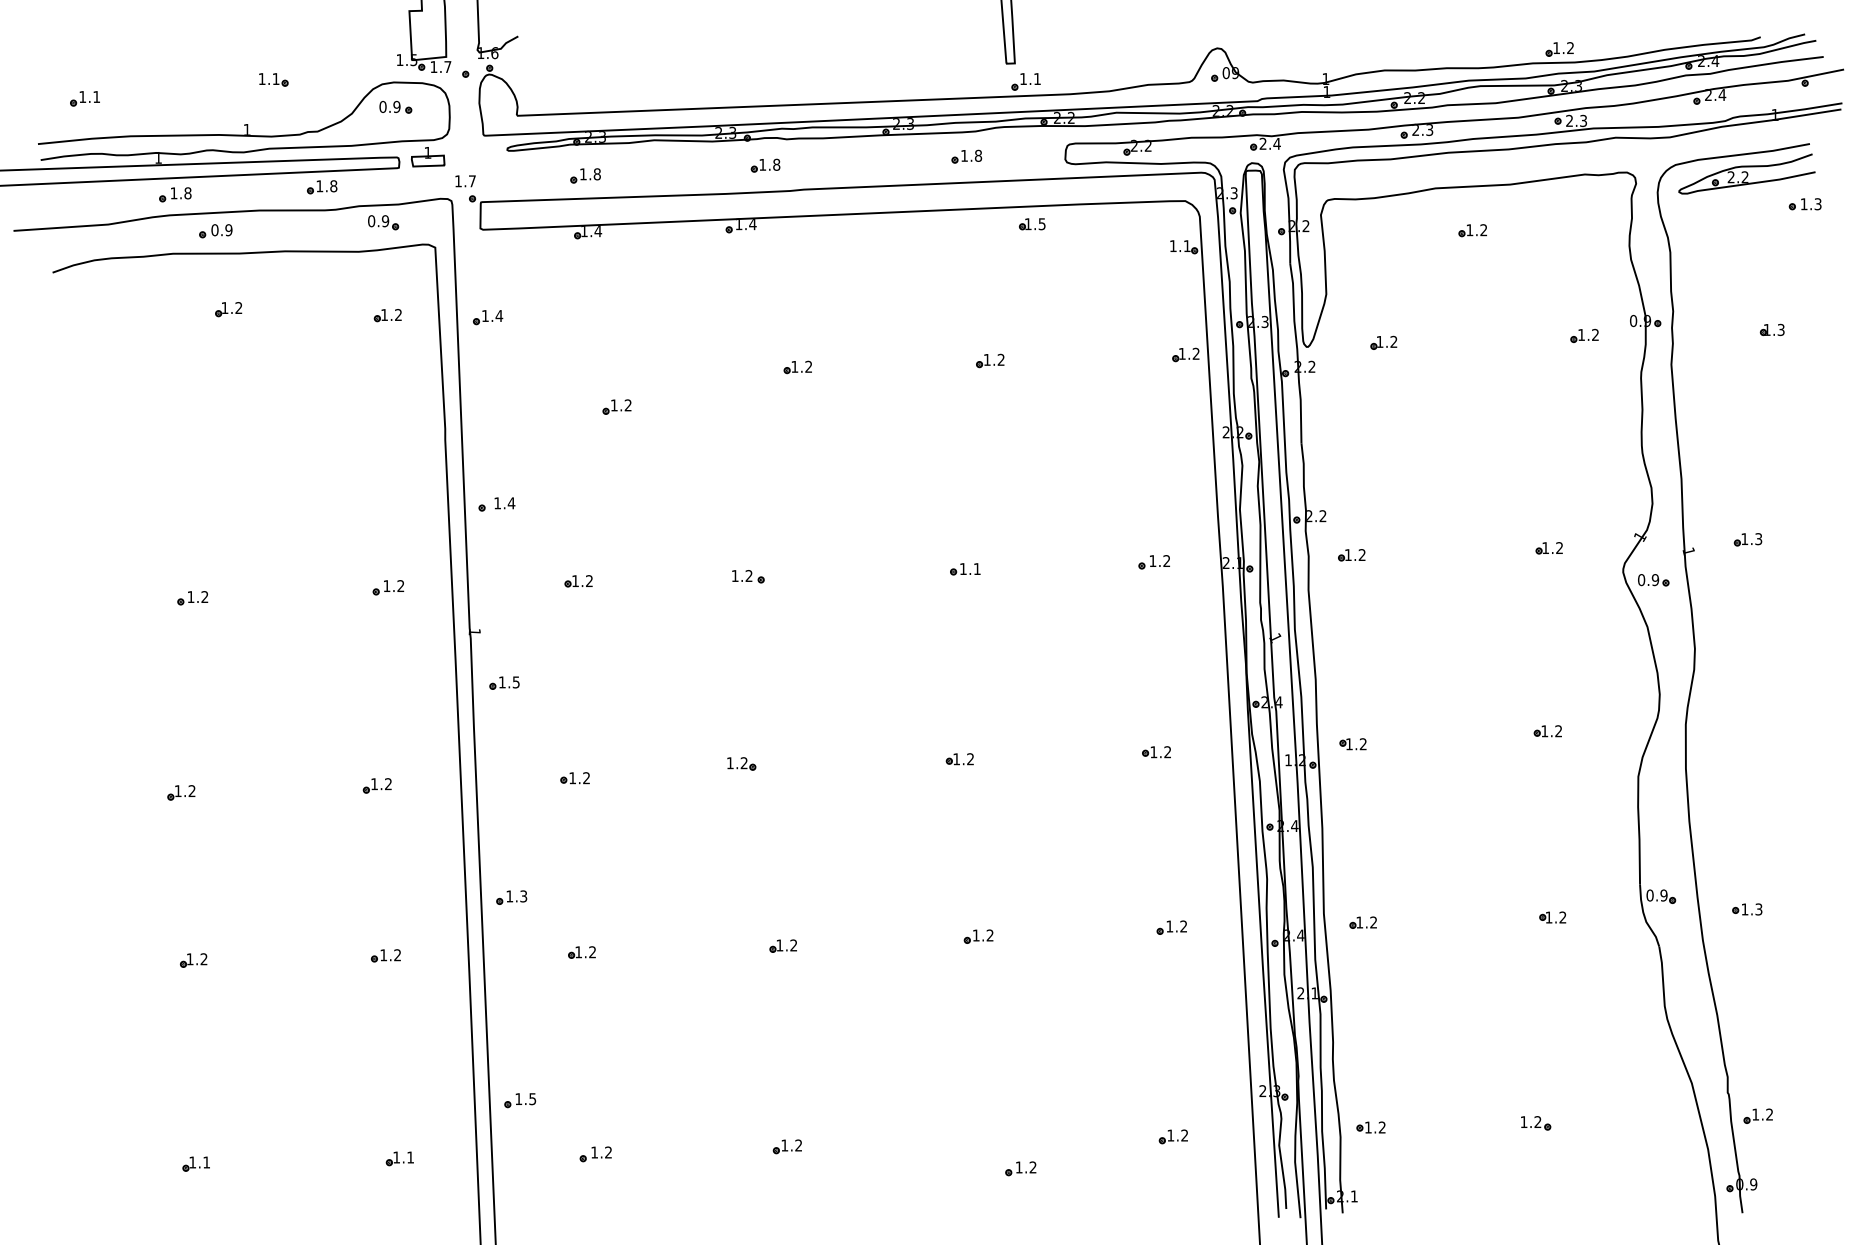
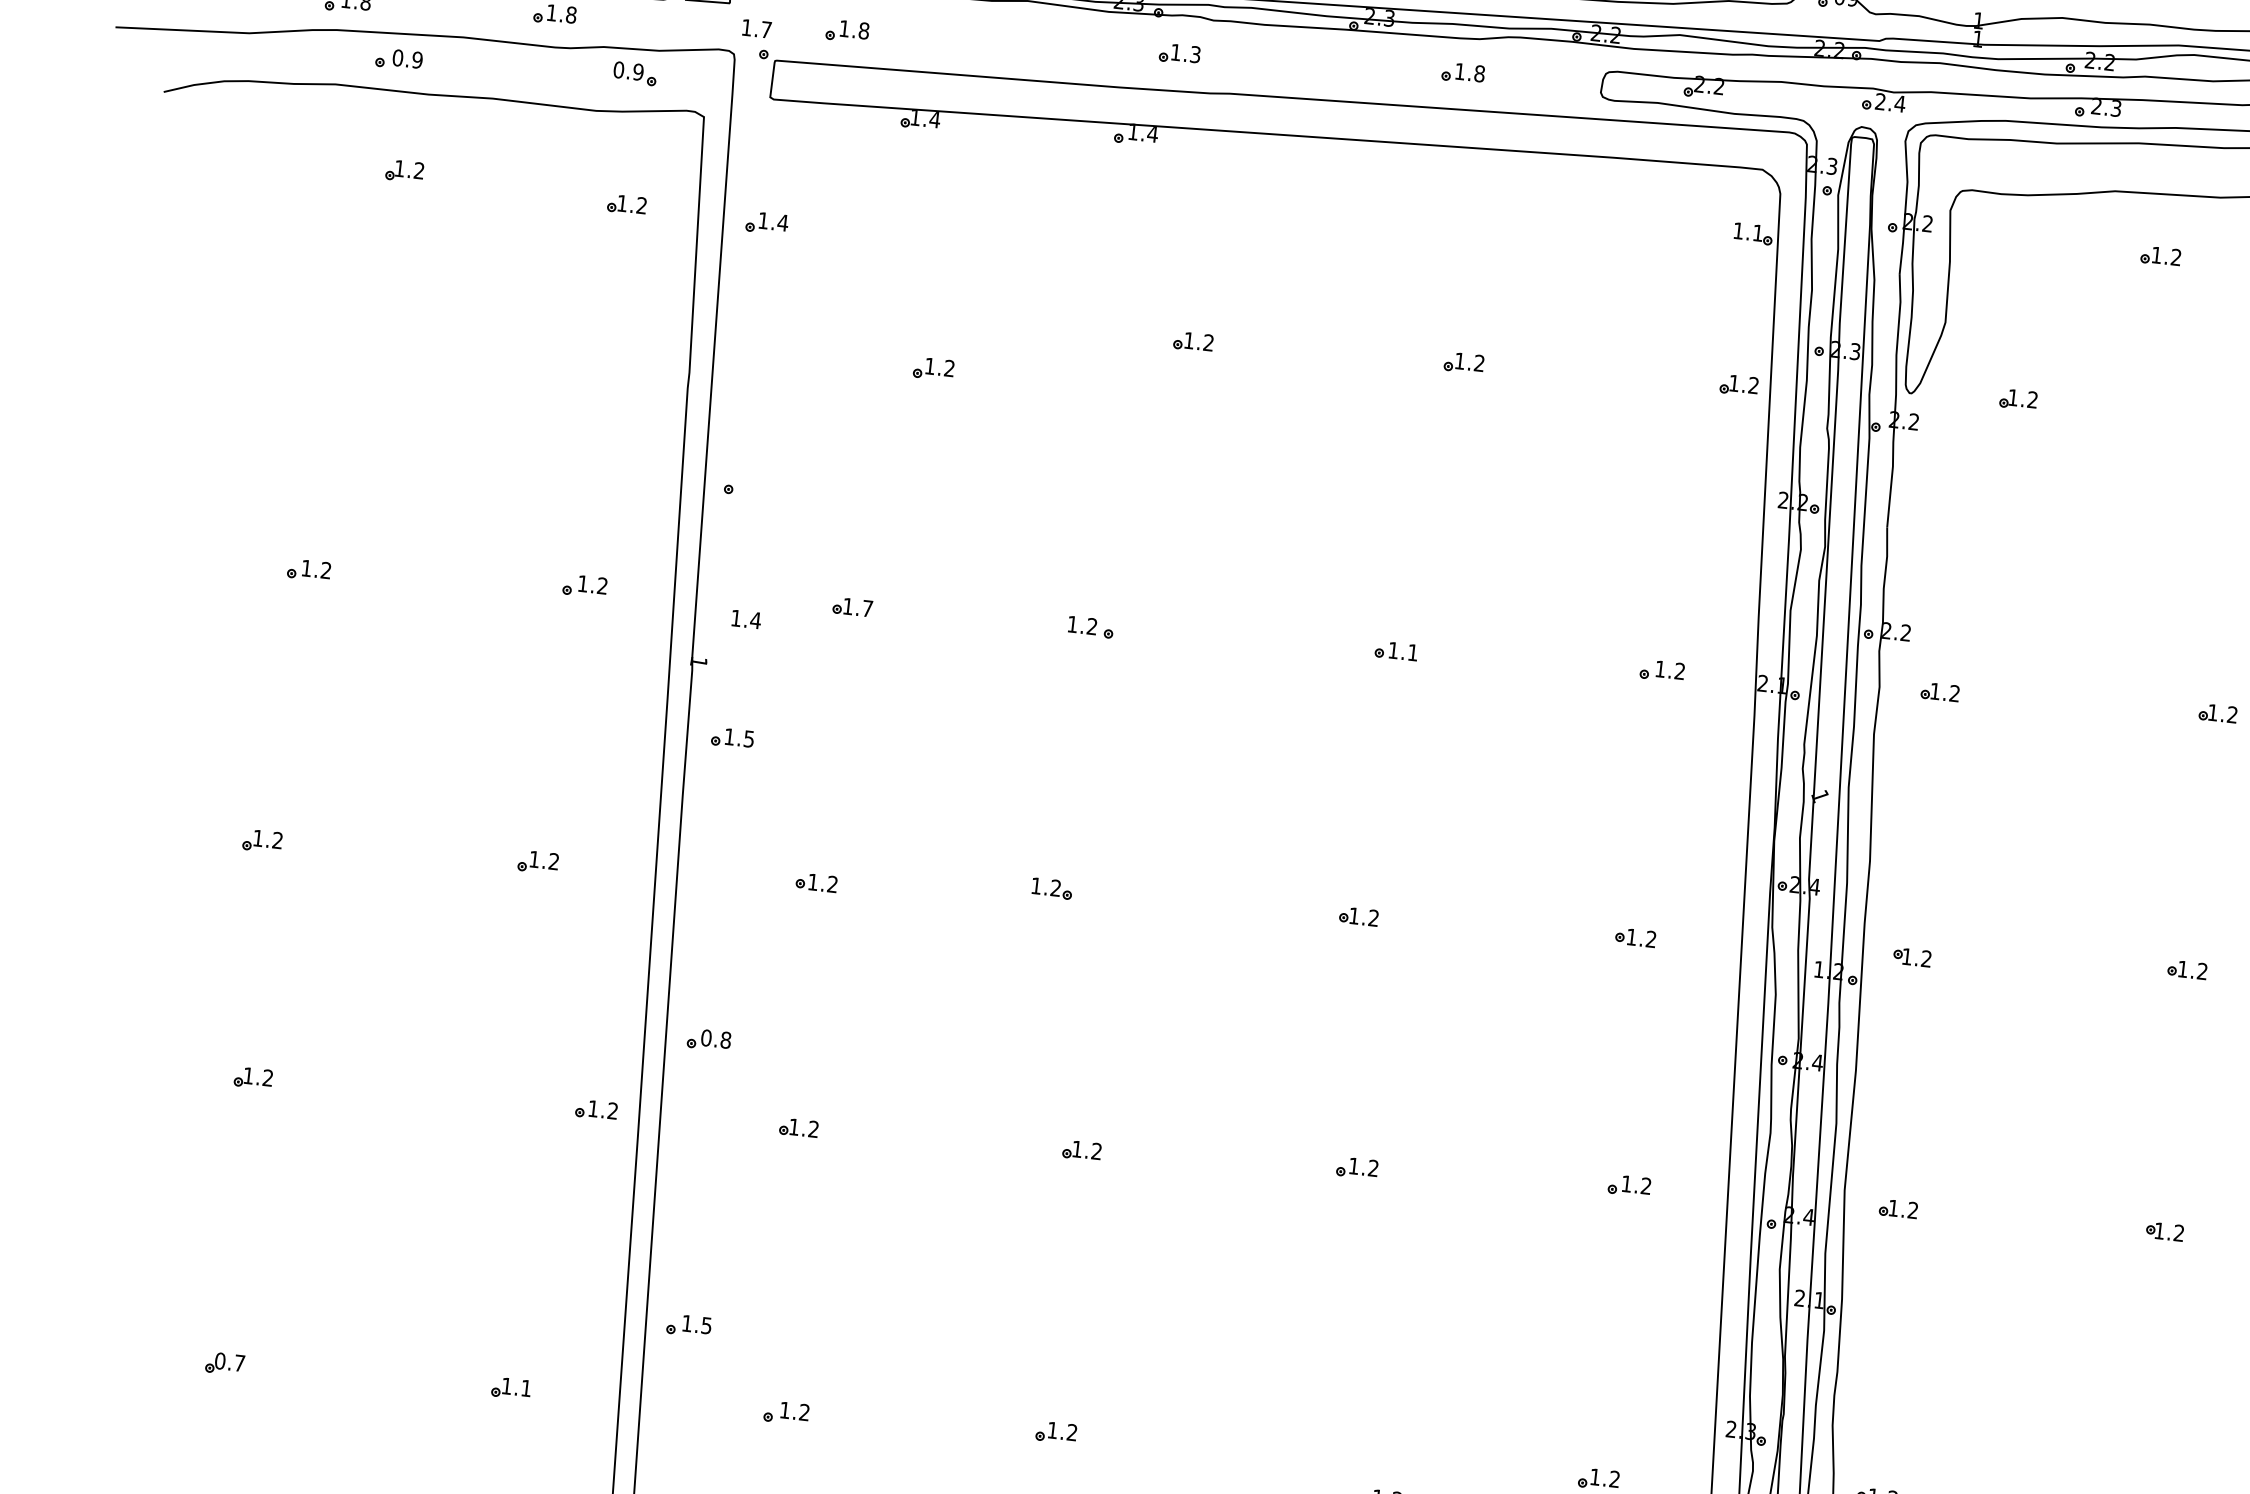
text: (776, 164) -> (1195, 54), 1.8 -> 1.3
part: (585, 175) -> (847, 30), moved
part: (1032, 224) -> (1544, 178), removed
text: (504, 503) -> (745, 619), moved
text: (589, 580) -> (867, 607), 1.2 -> 1.7
text: (516, 896) -> (715, 1039), 1.3 -> 0.8
part: (385, 955) -> (595, 1109), moved
text: (199, 1162) -> (229, 1362), 1.1 -> 0.7

